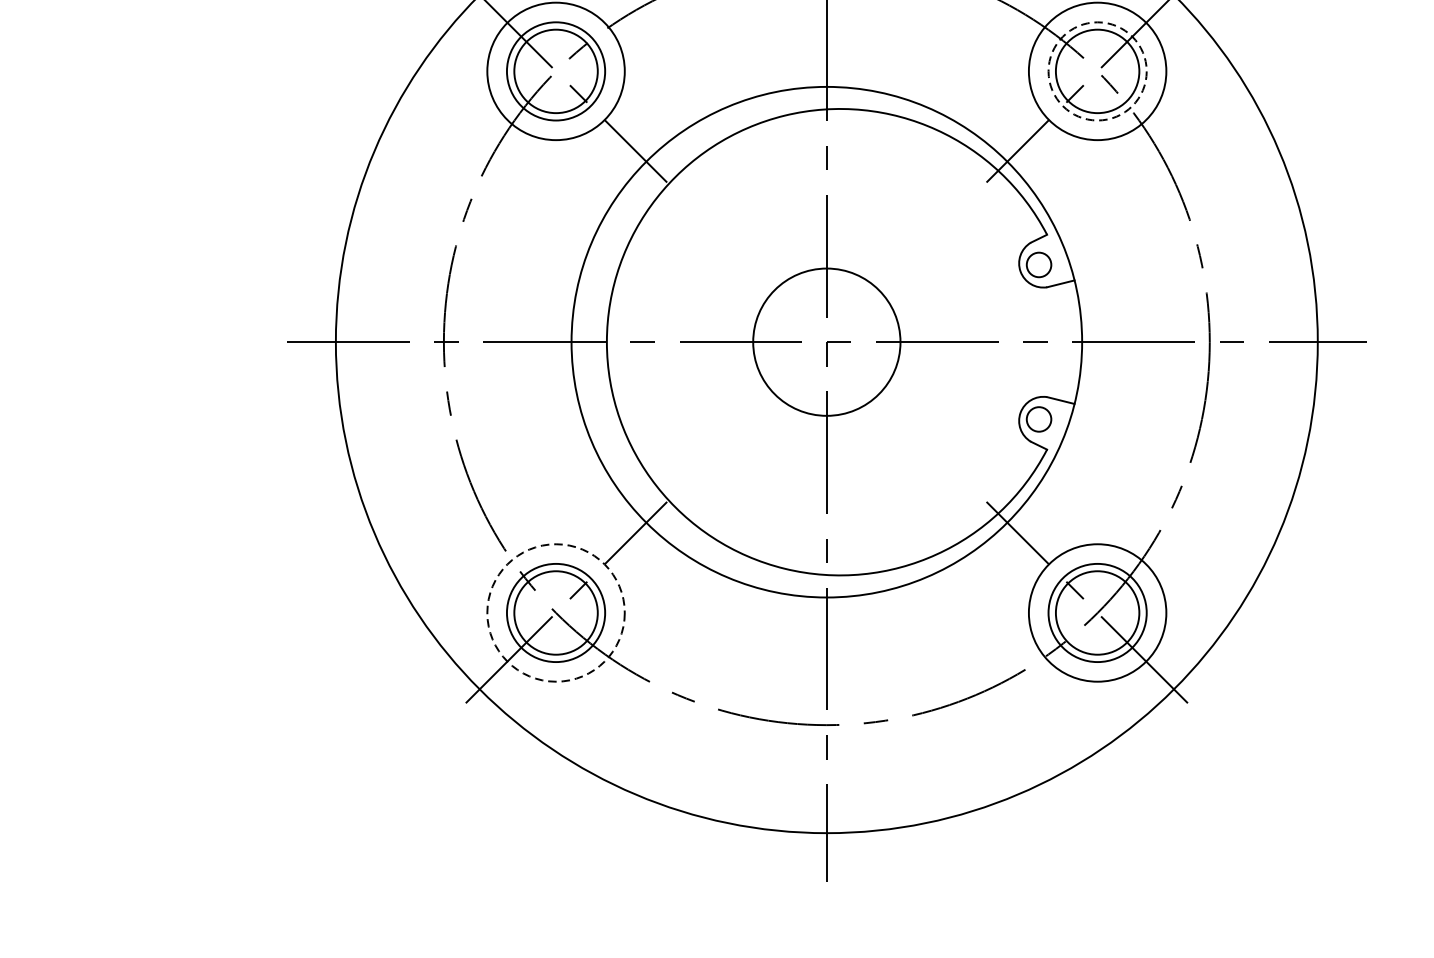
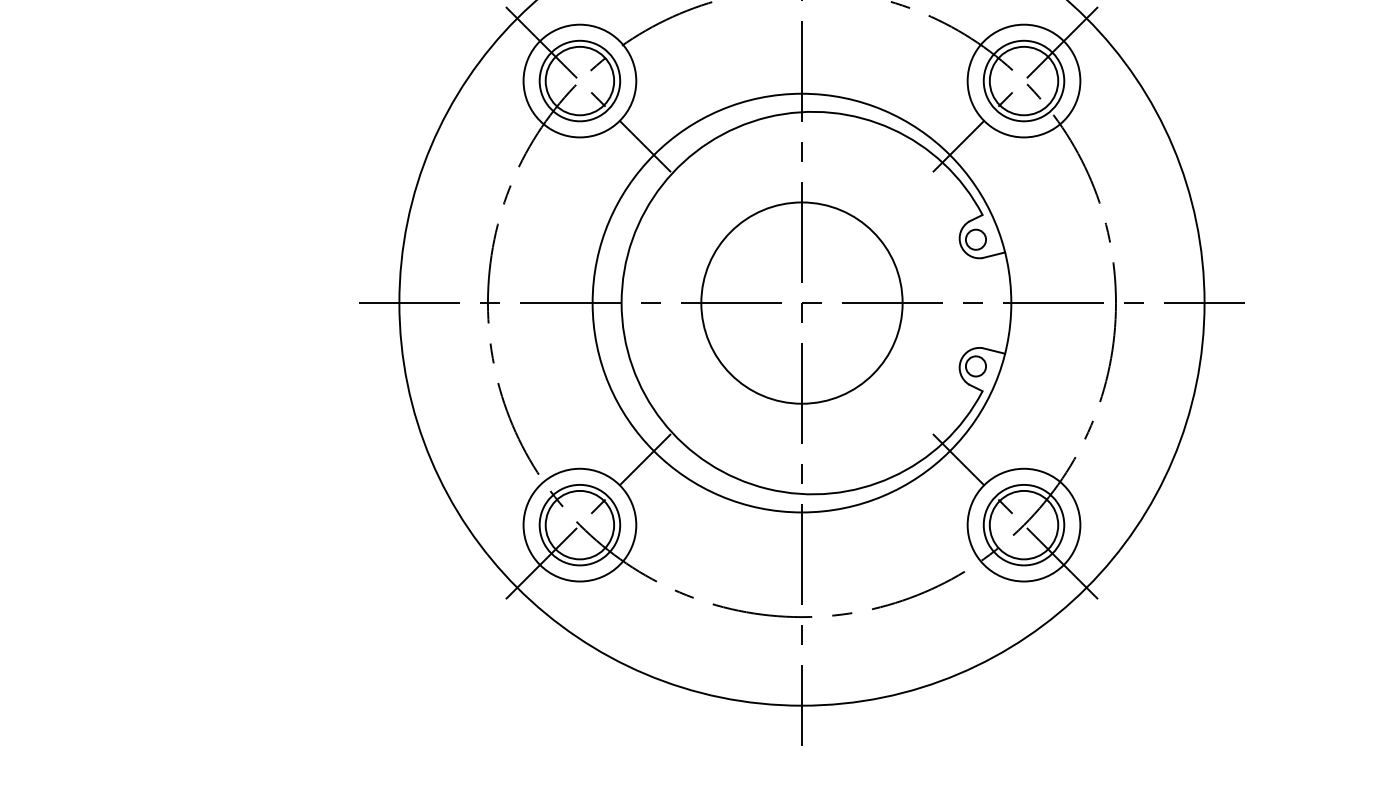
circle: (1096, 70) -> (1023, 80), dashed -> solid
circle: (826, 341) -> (801, 302), size x1.67
circle: (555, 612) -> (579, 524), dashed -> solid

